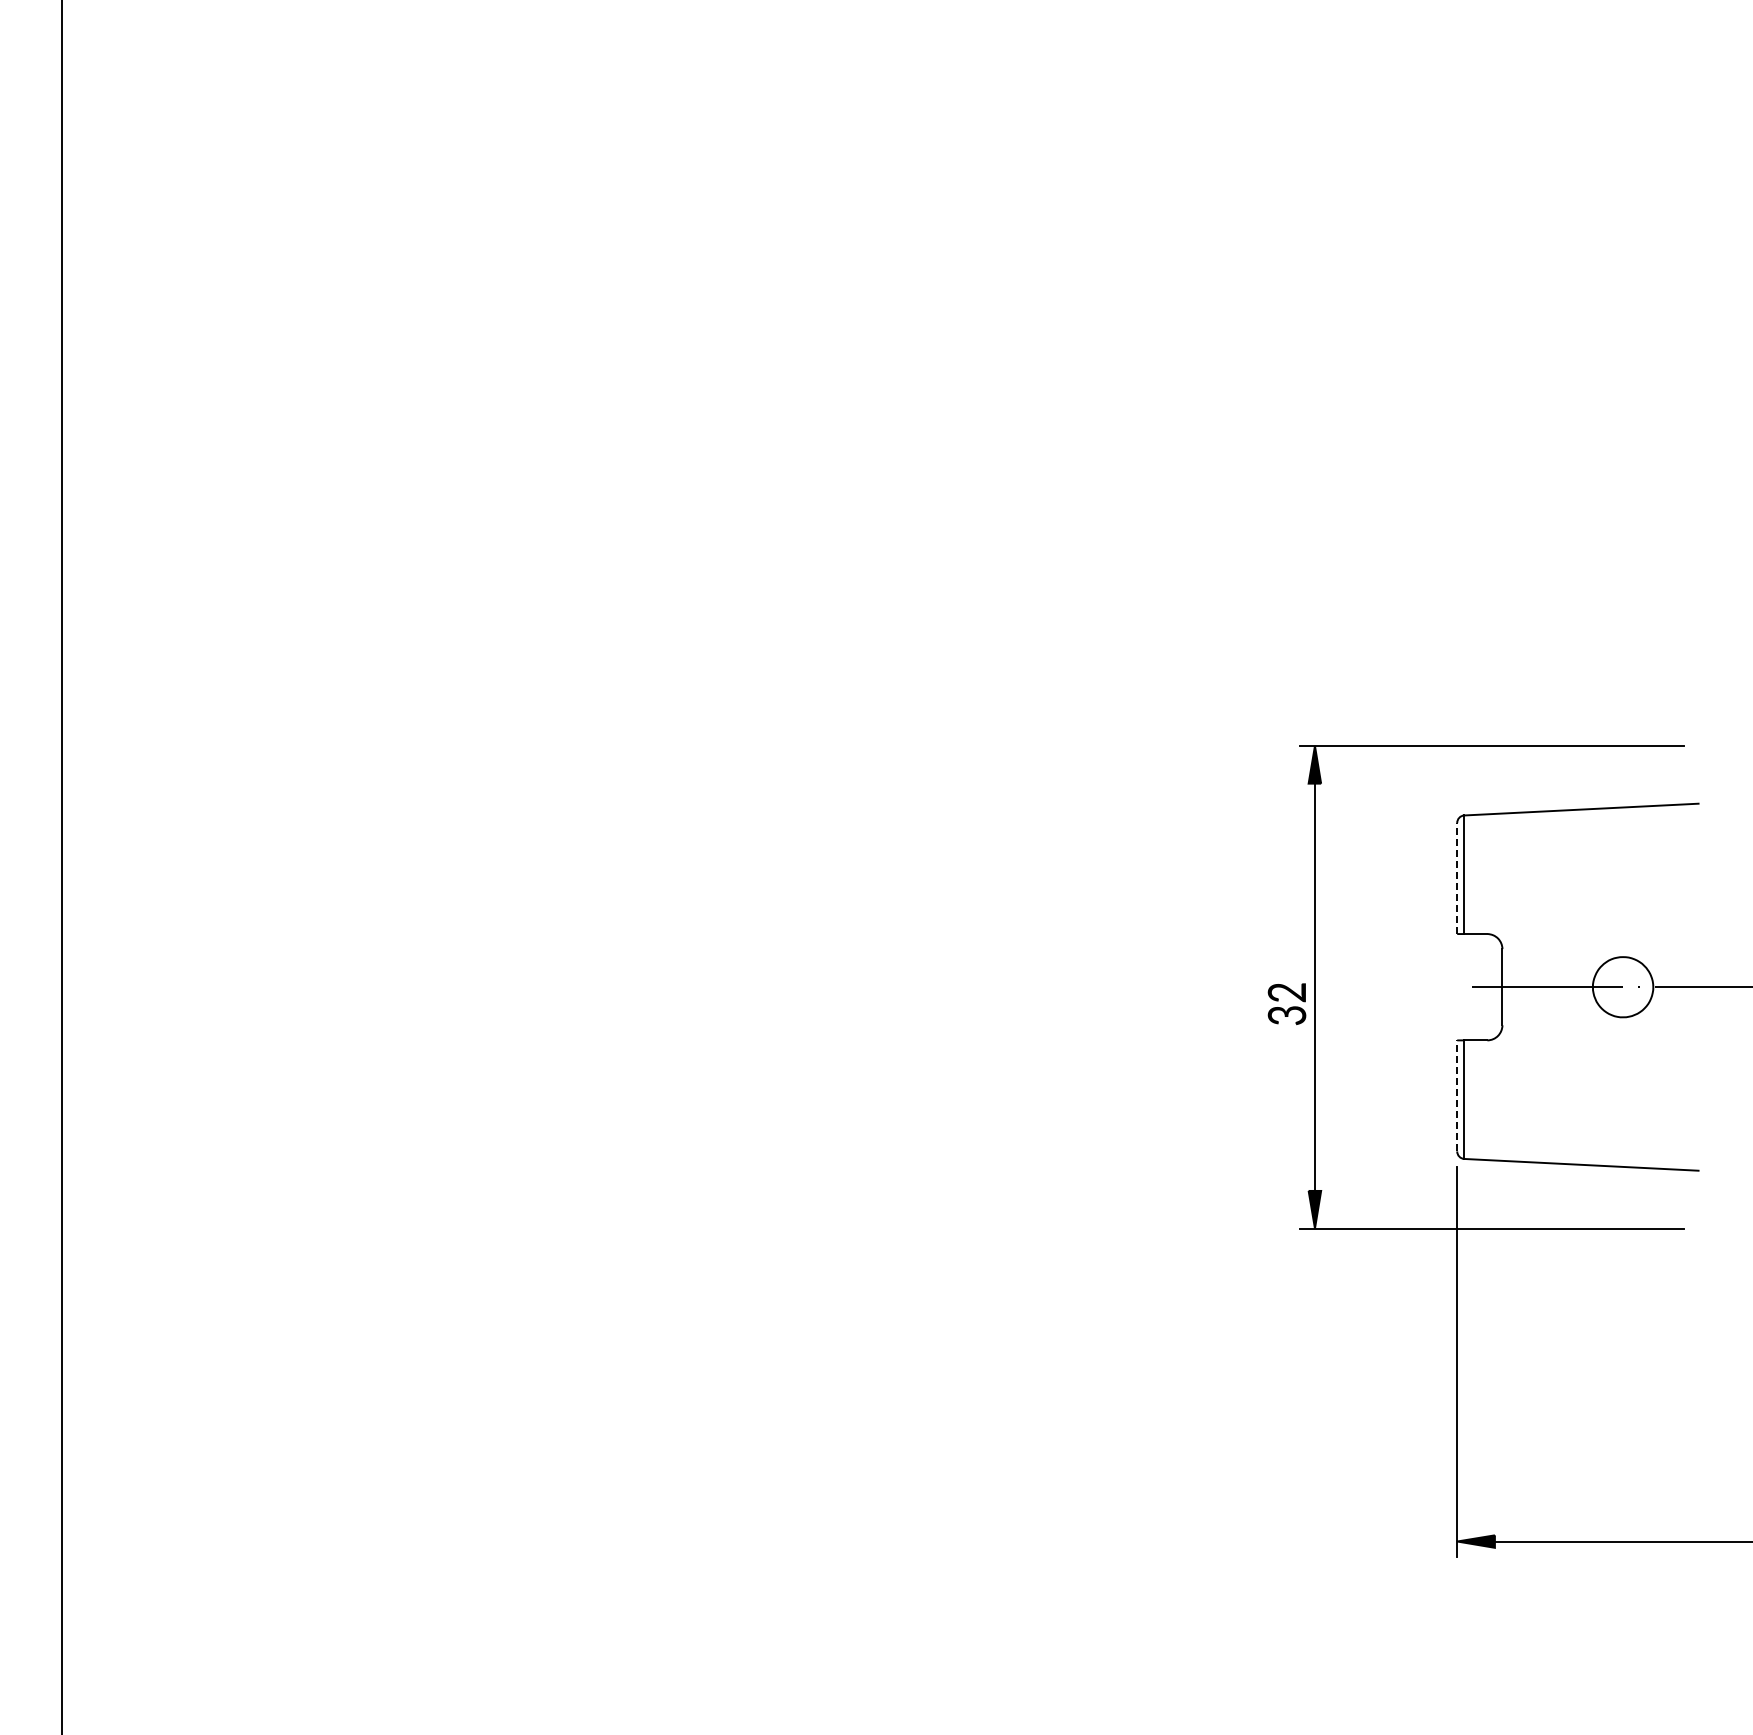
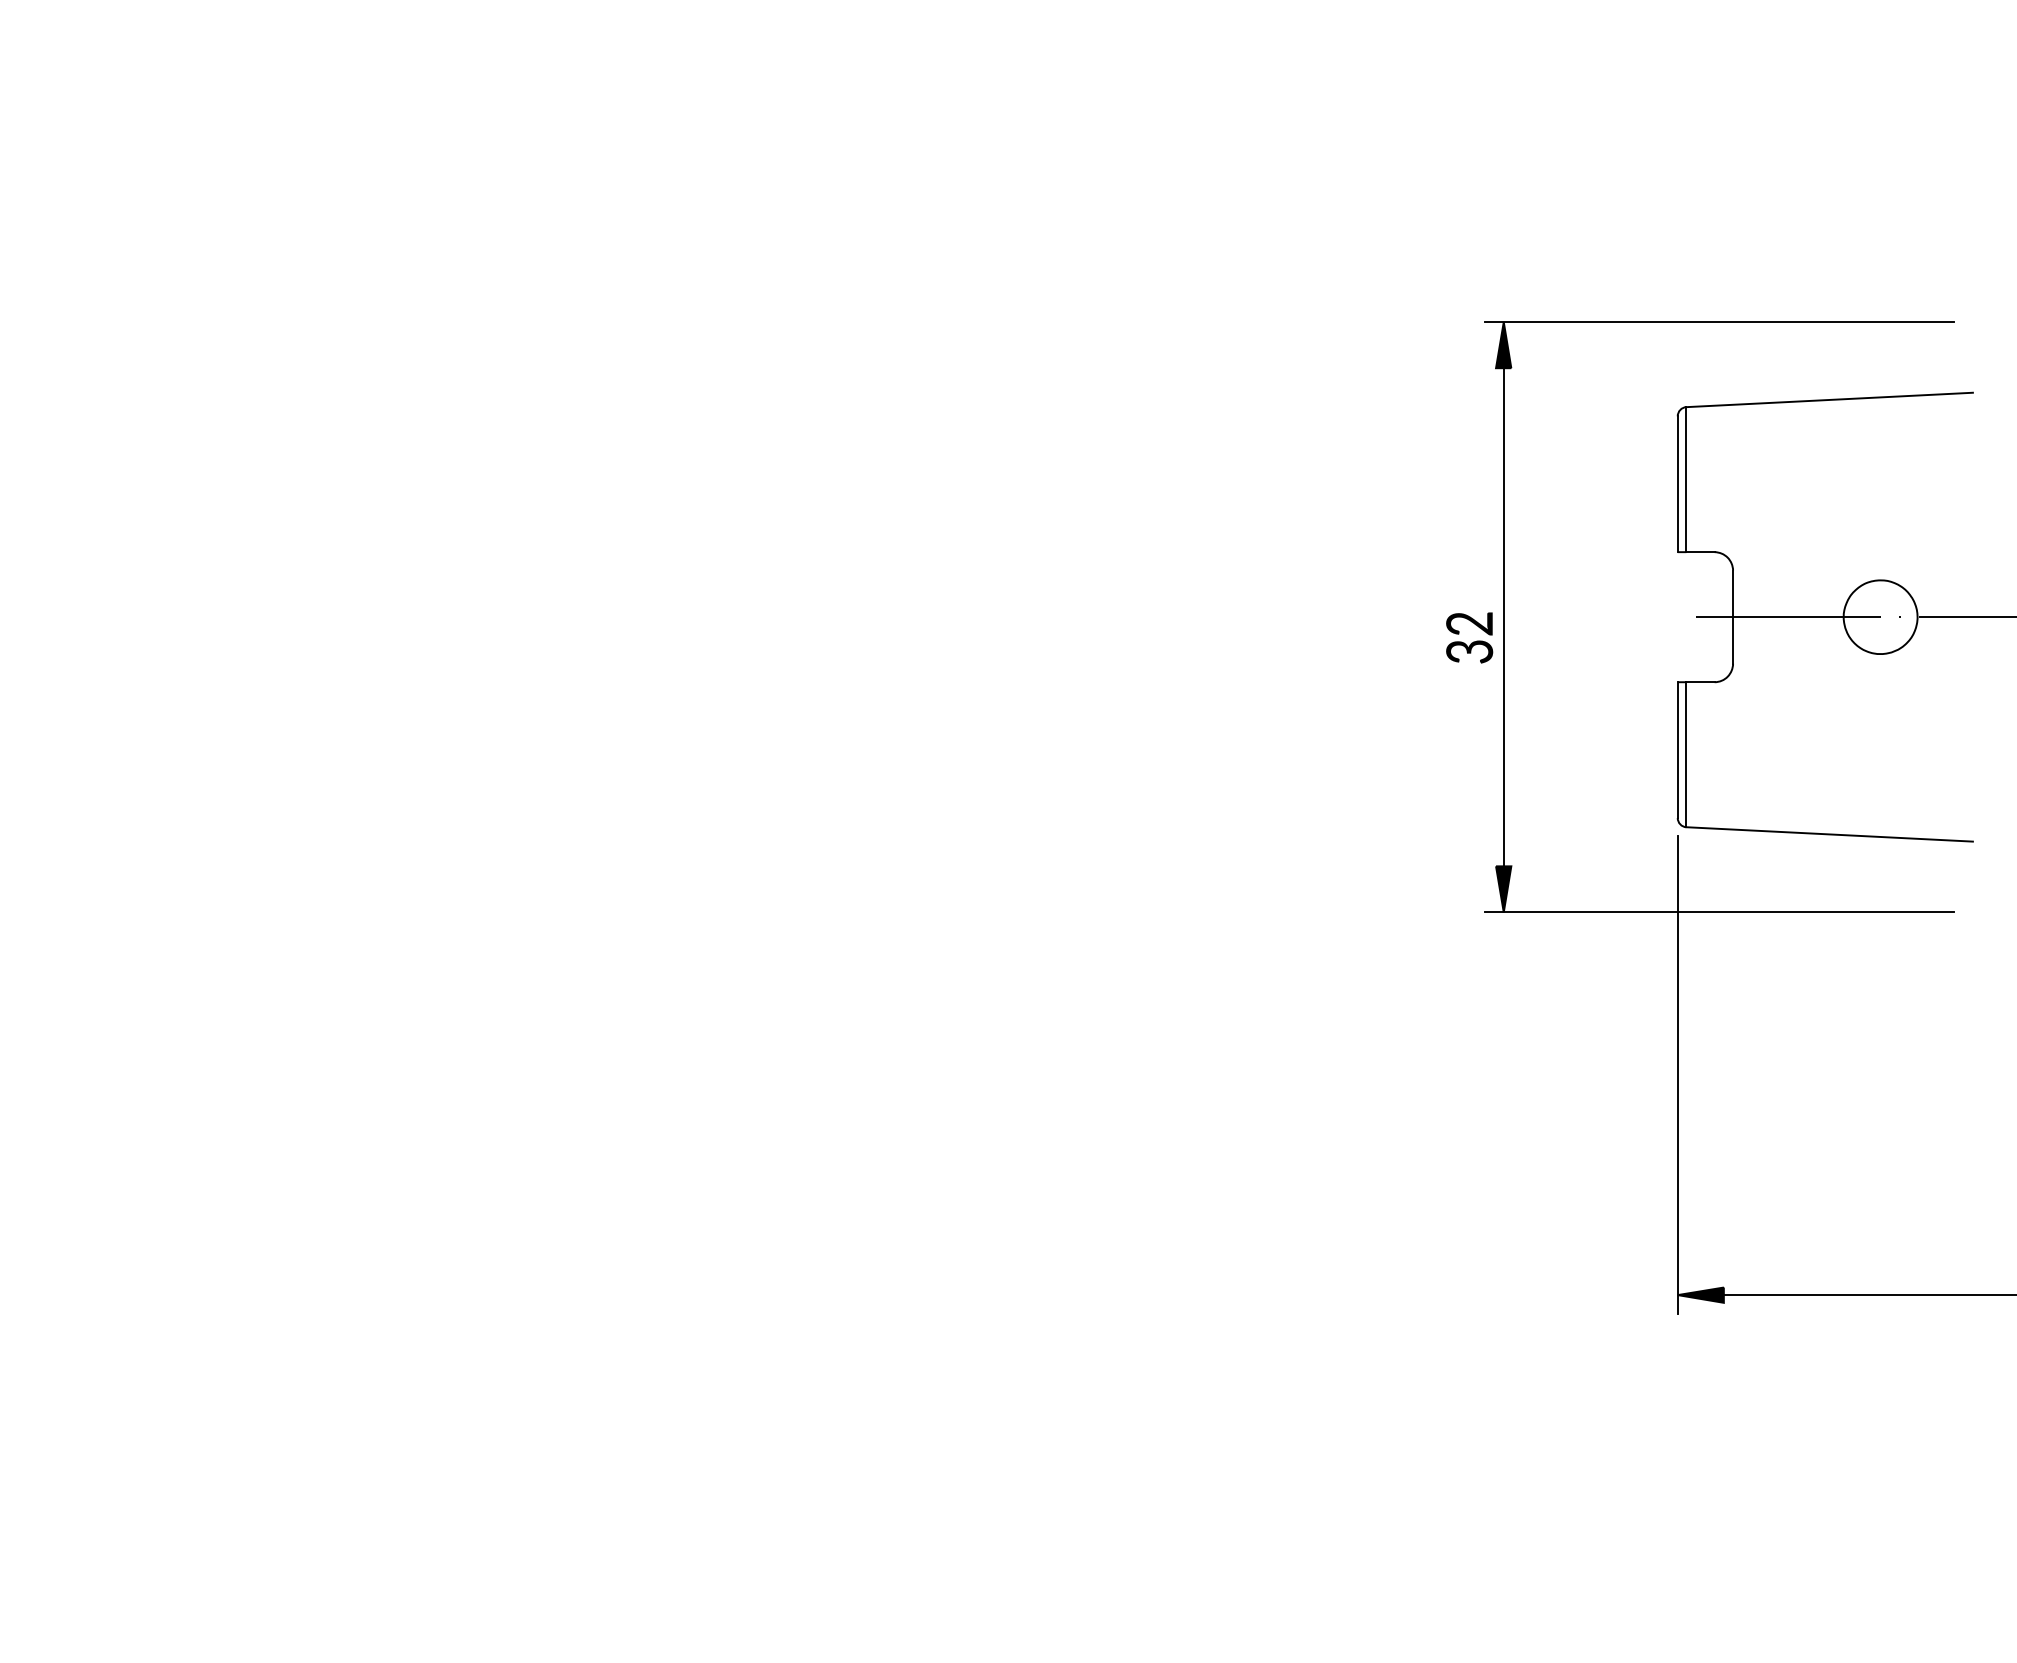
line: (1457, 878) -> (1678, 484), dashed -> solid
line: (1457, 1095) -> (1678, 749), dashed -> solid

